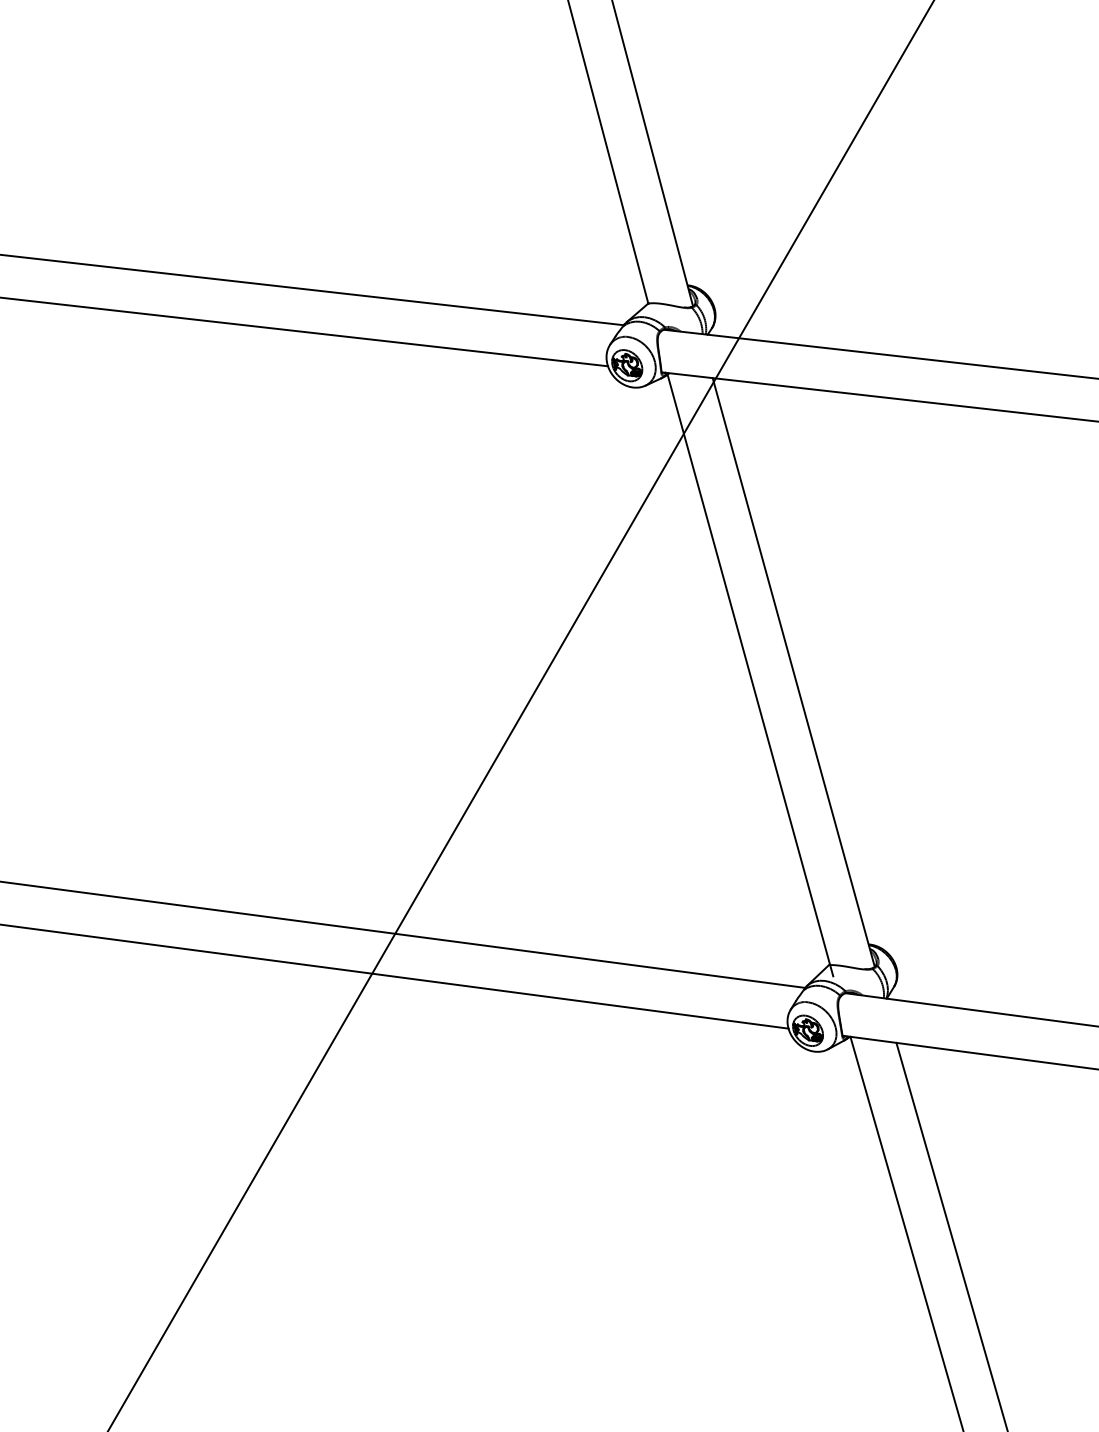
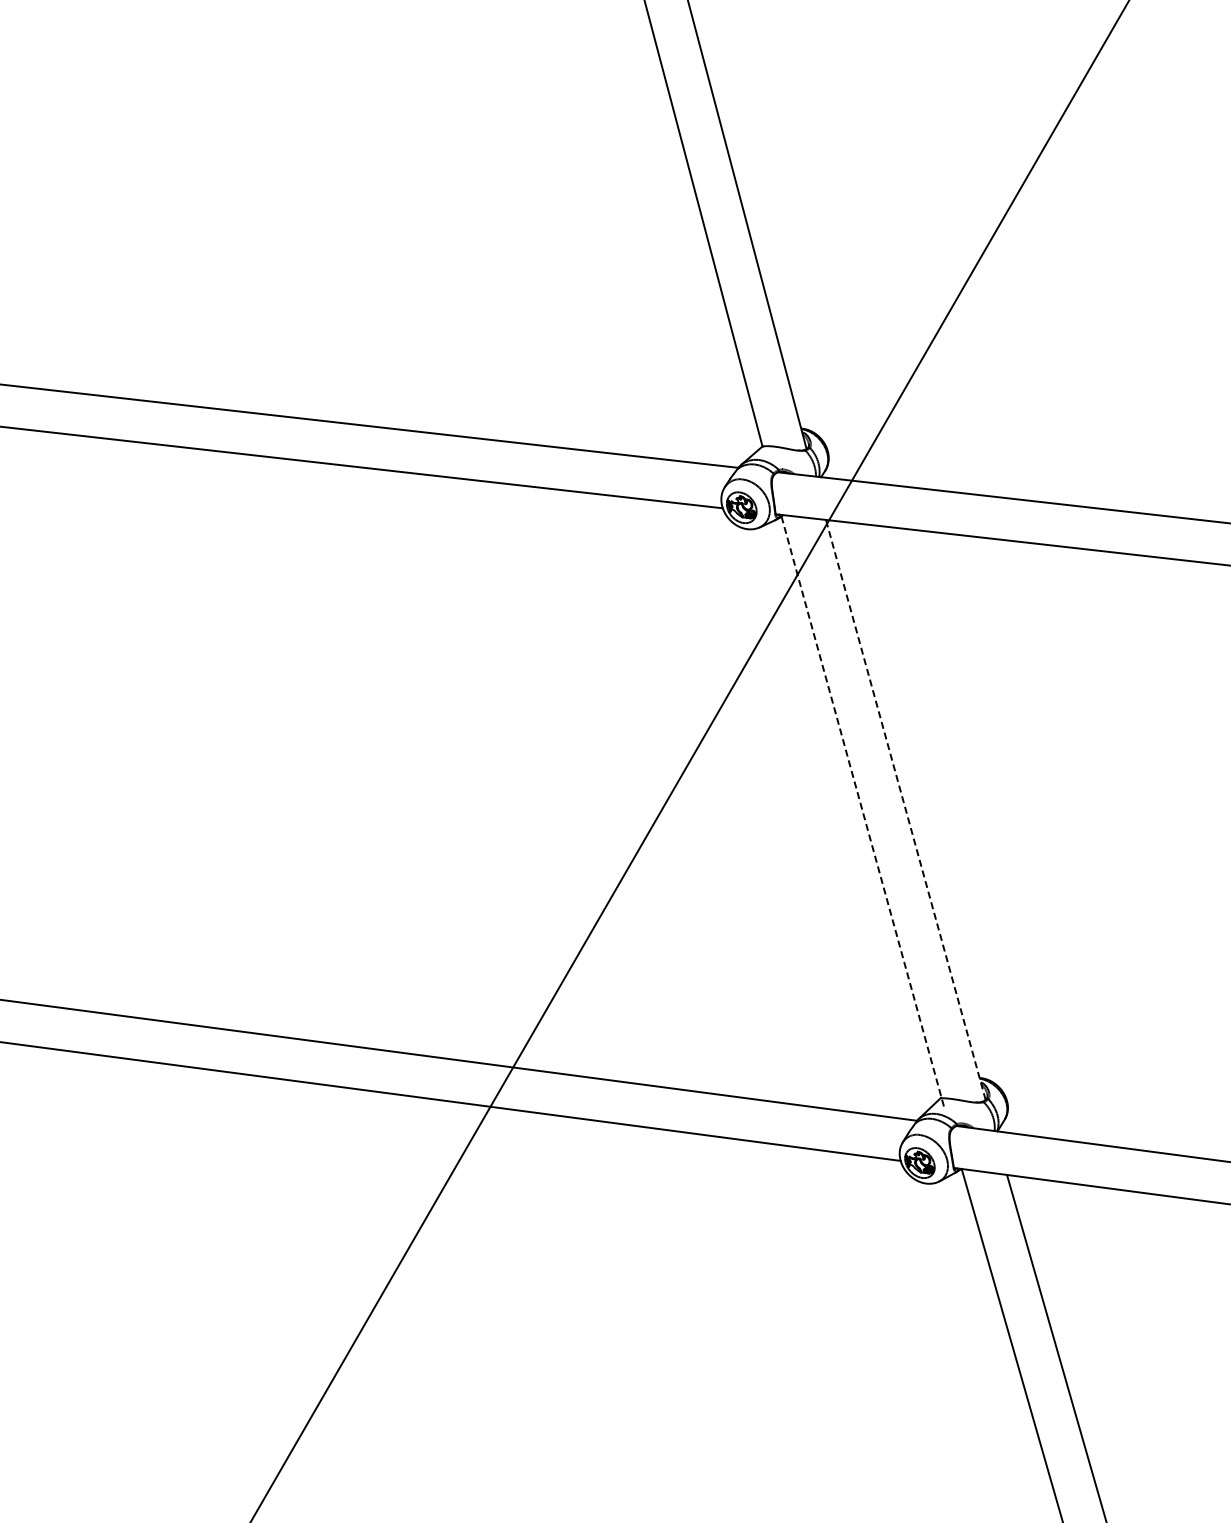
line: (793, 671) -> (905, 809), solid -> dashed
line: (750, 676) -> (863, 813), solid -> dashed

